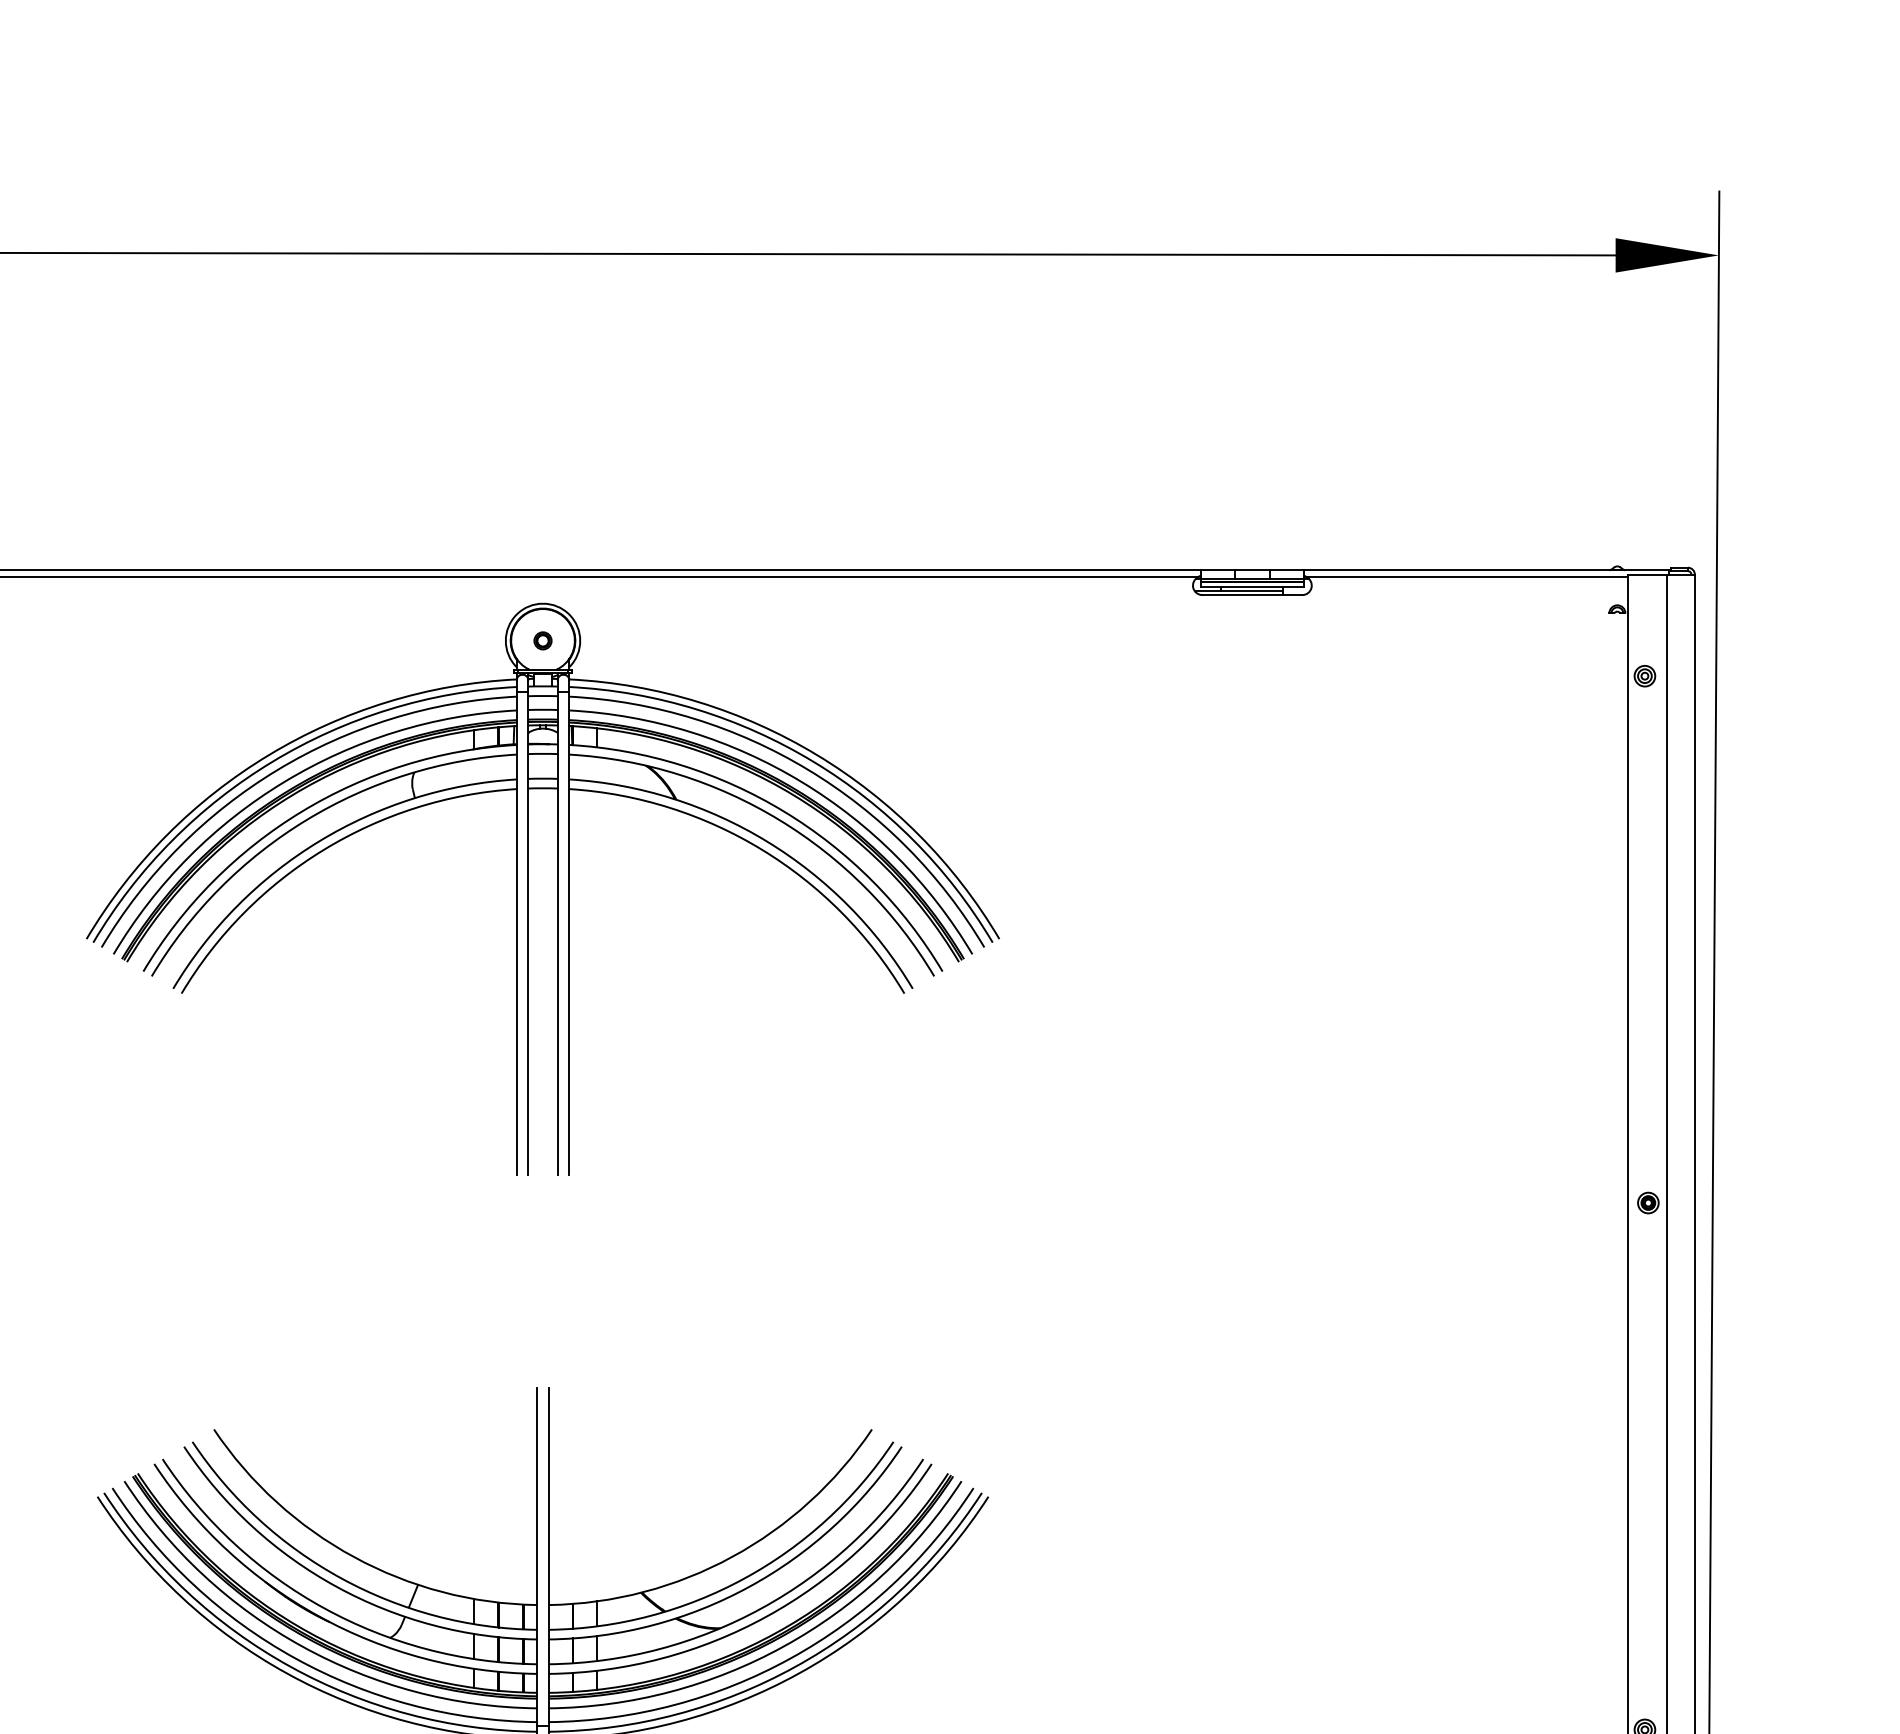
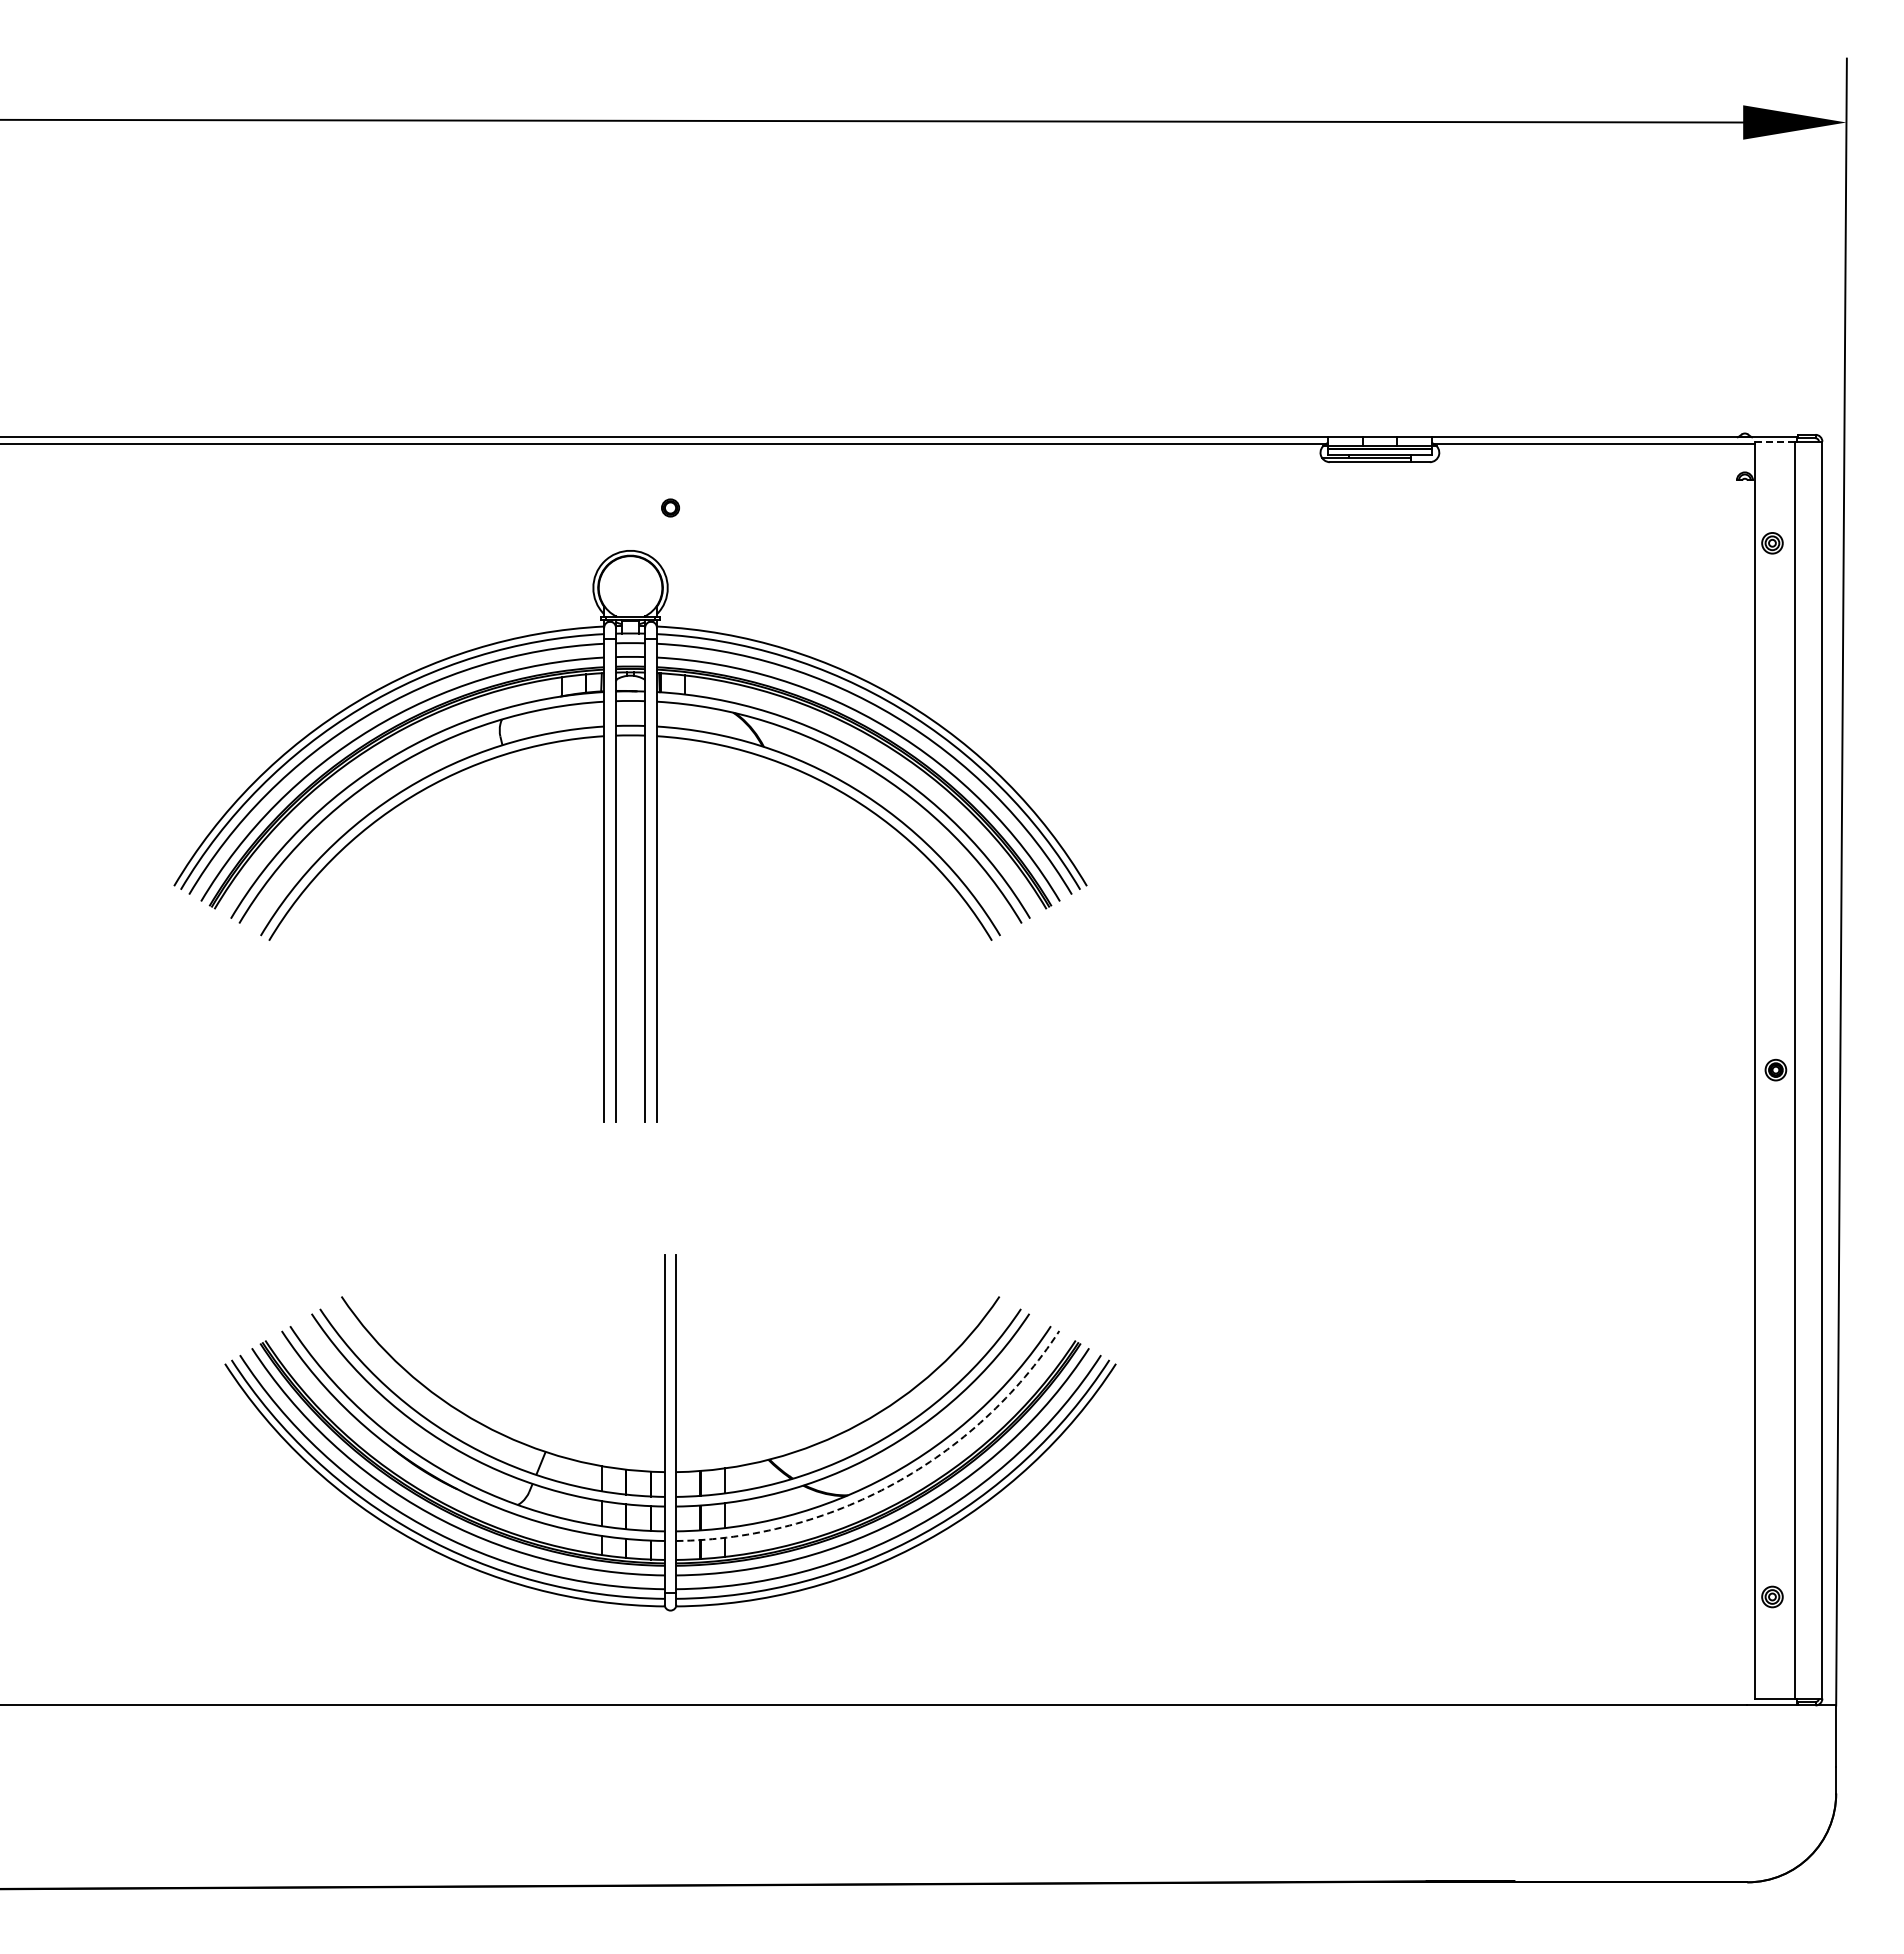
line: (1647, 574) -> (1775, 441), solid -> dashed
part: (528, 889) -> (616, 836), moved
arc: (766, 1616) -> (894, 1483), solid -> dashed

